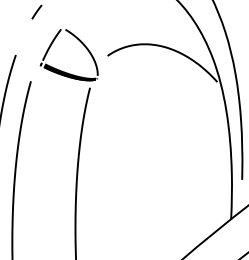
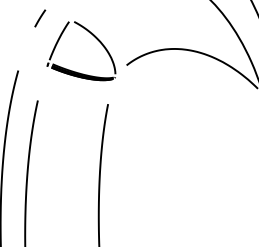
part: (62, 70) -> (73, 70), moved

